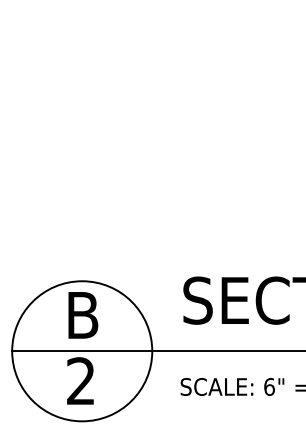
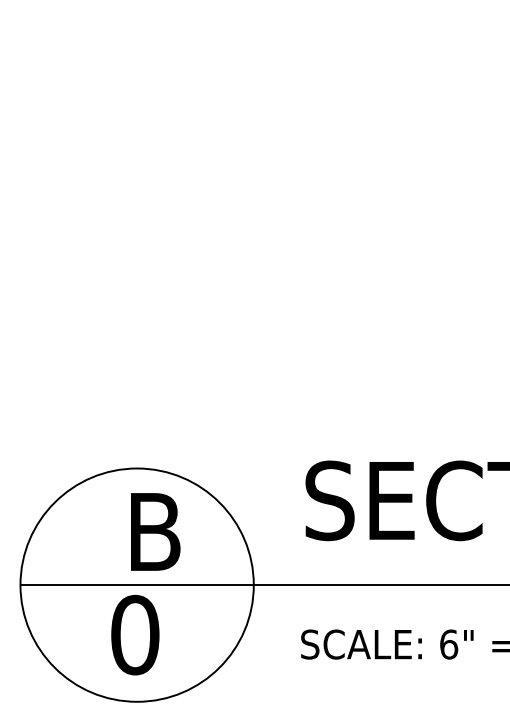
text: (83, 315) -> (155, 532), moved
text: (80, 381) -> (134, 635), 2 -> 0

